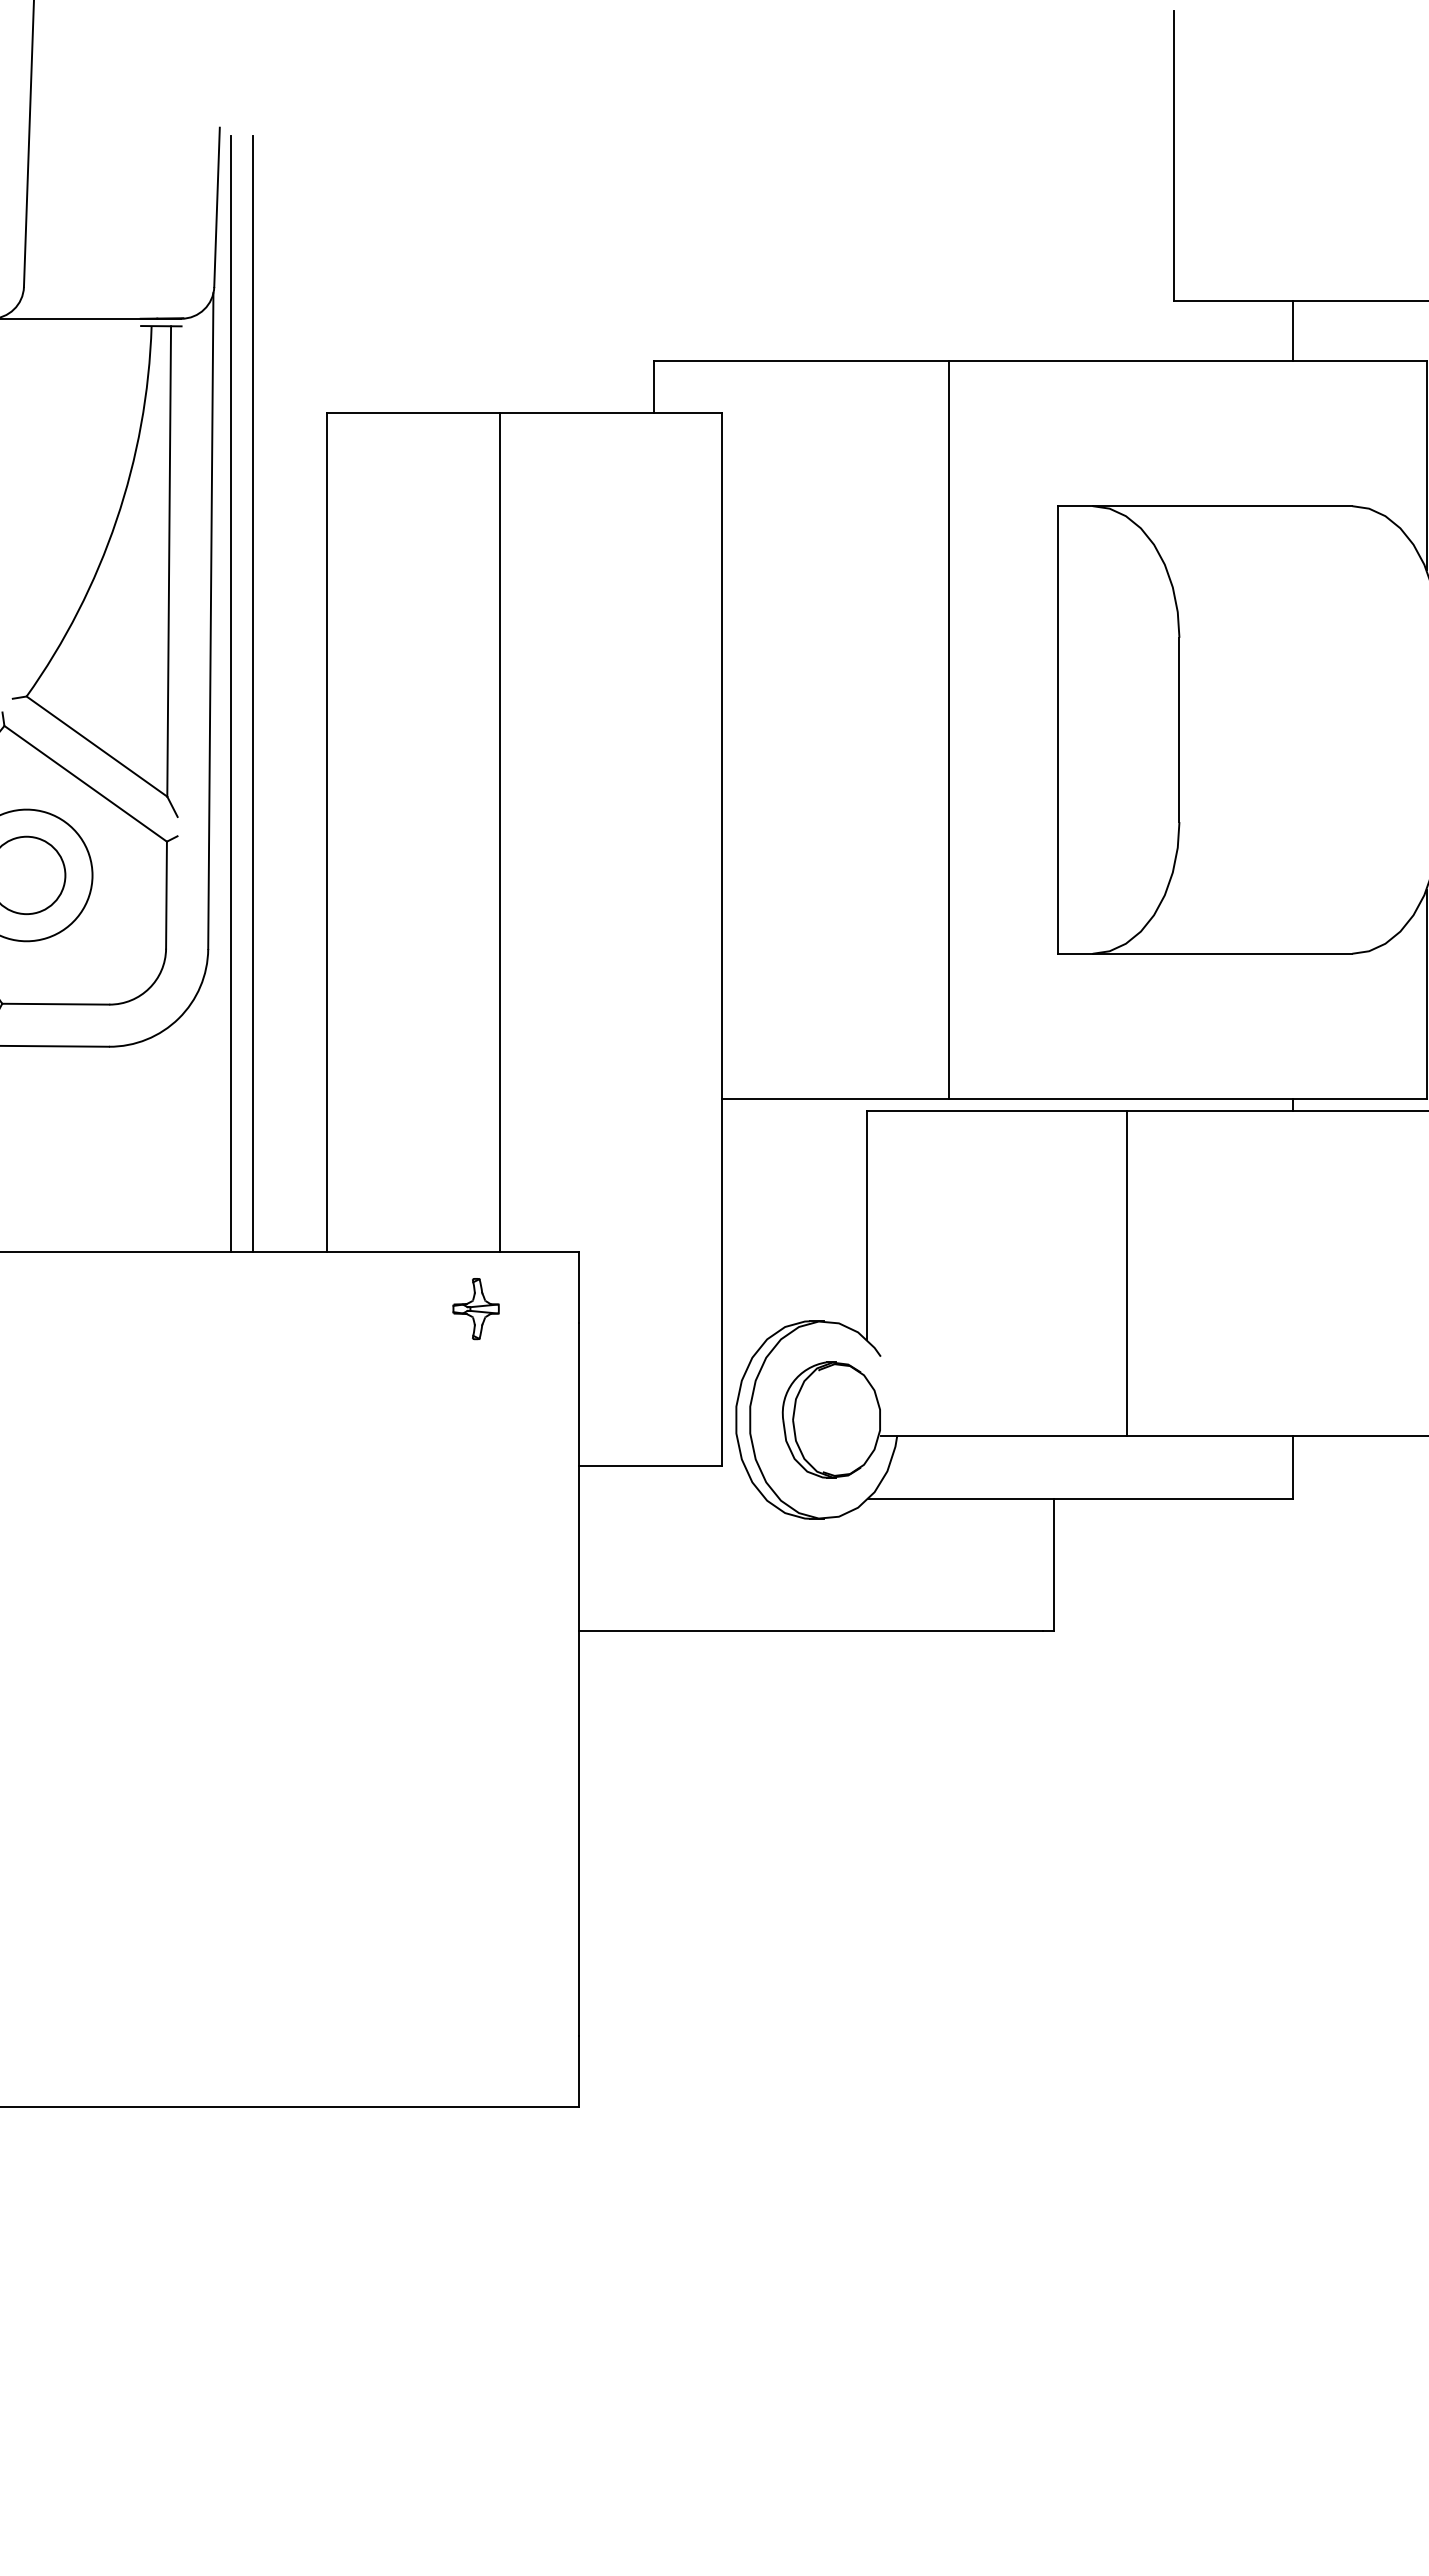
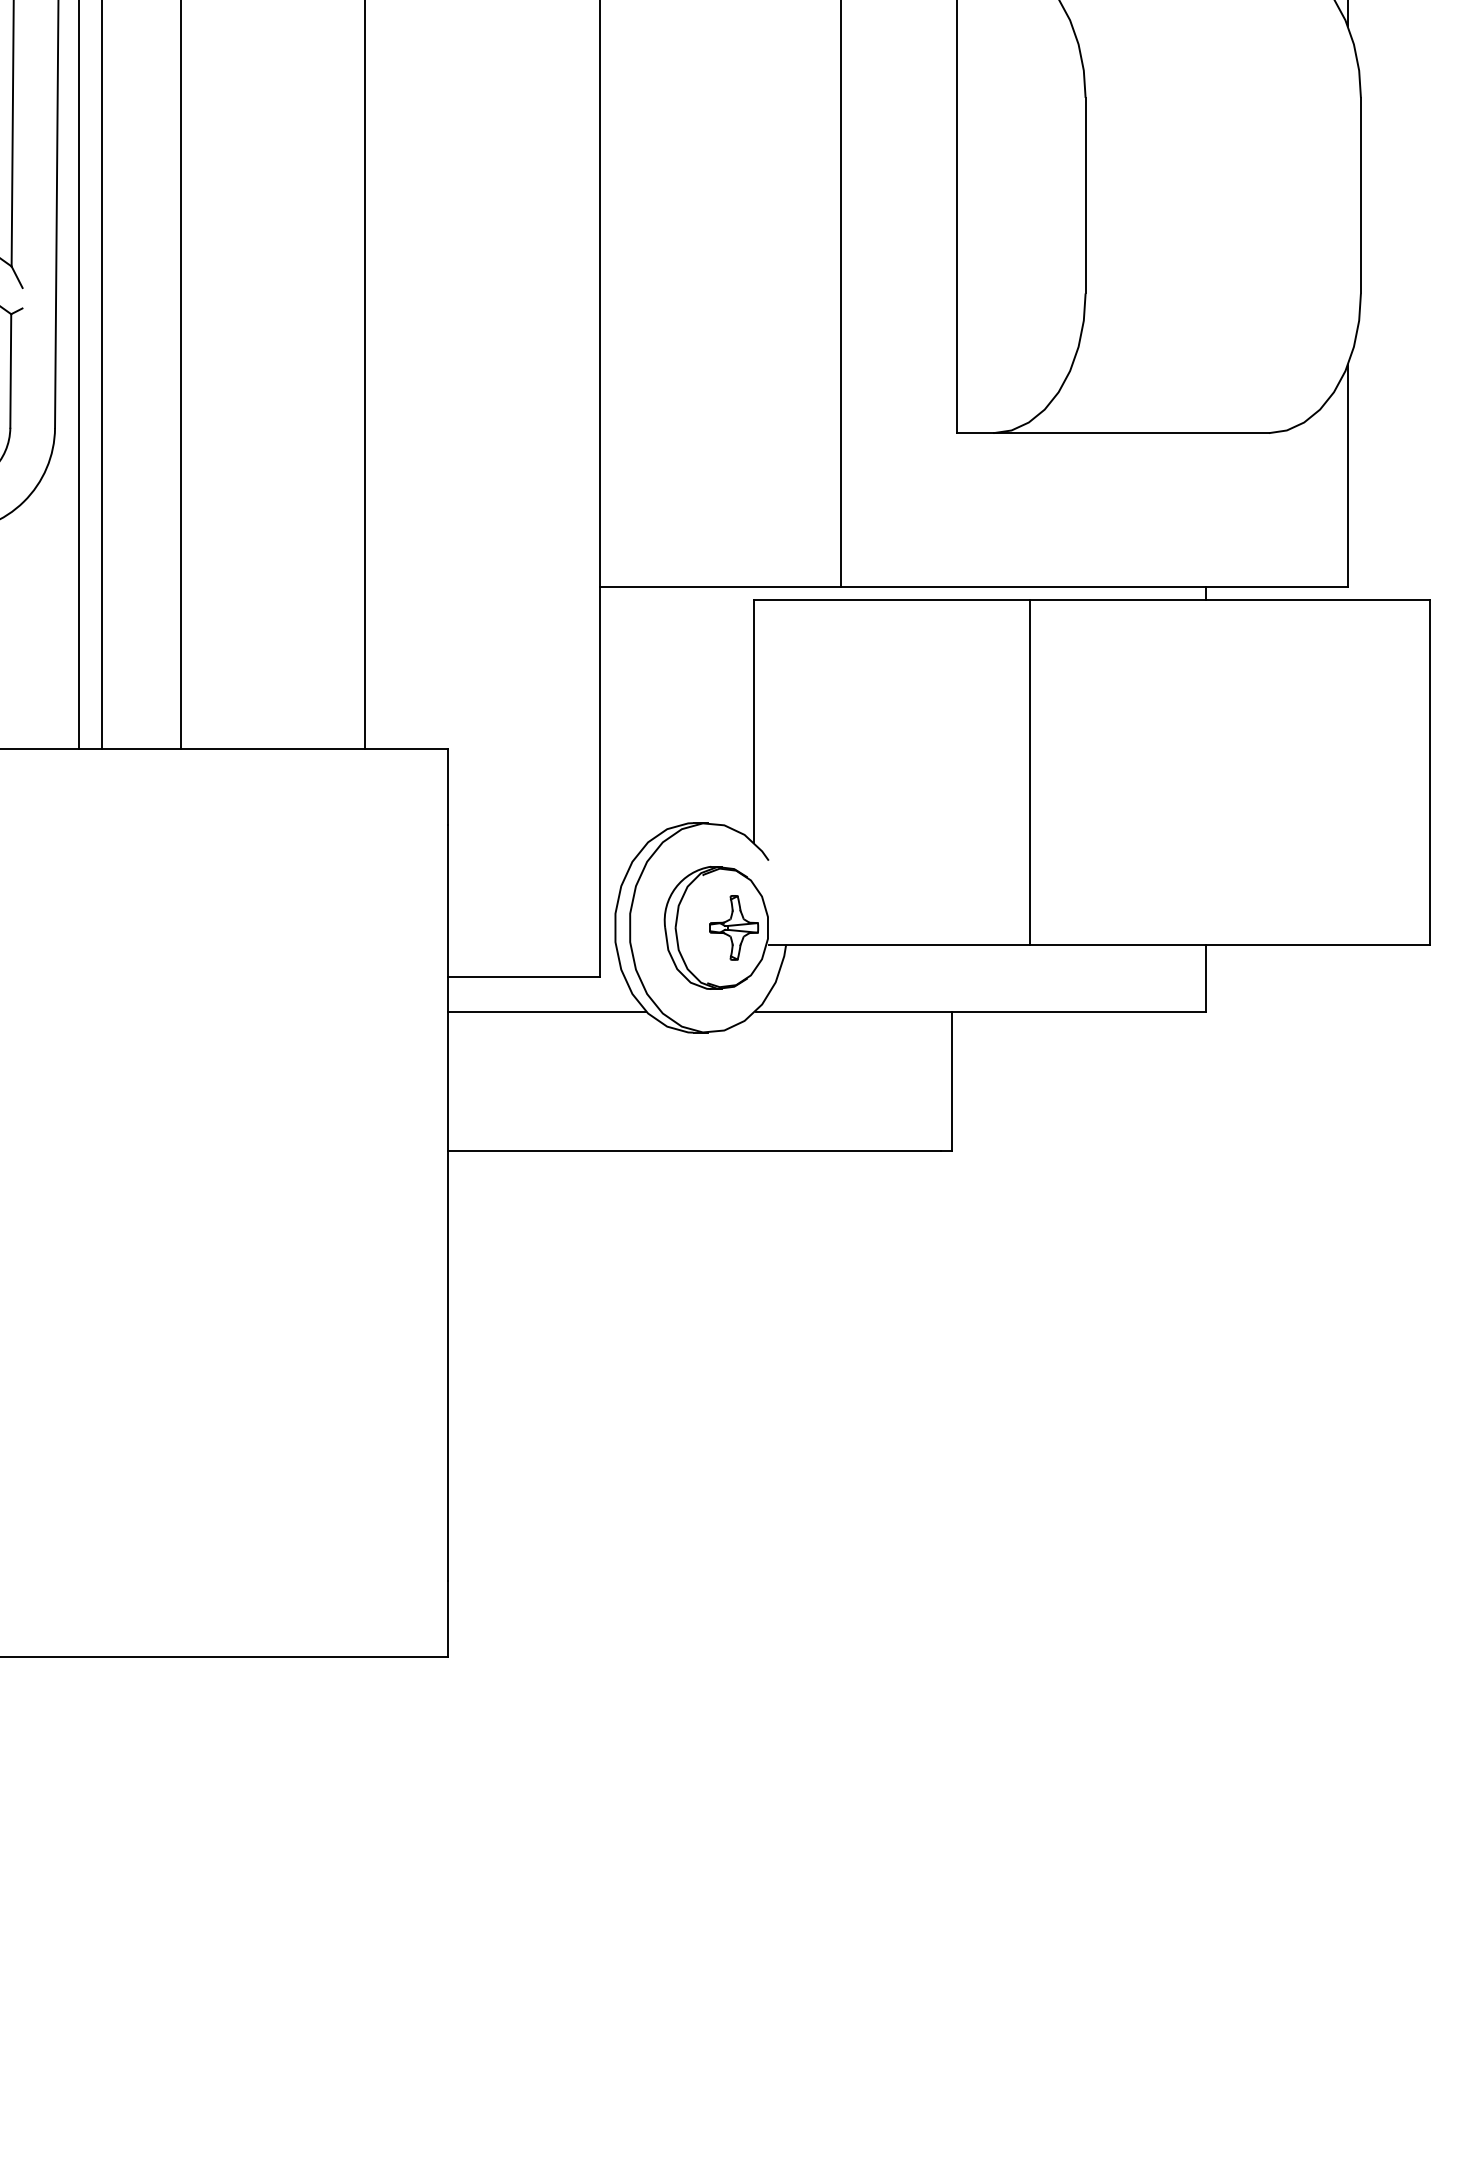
part: (475, 1309) -> (733, 928), moved
line: (671, 1499) -> (546, 1012), added

